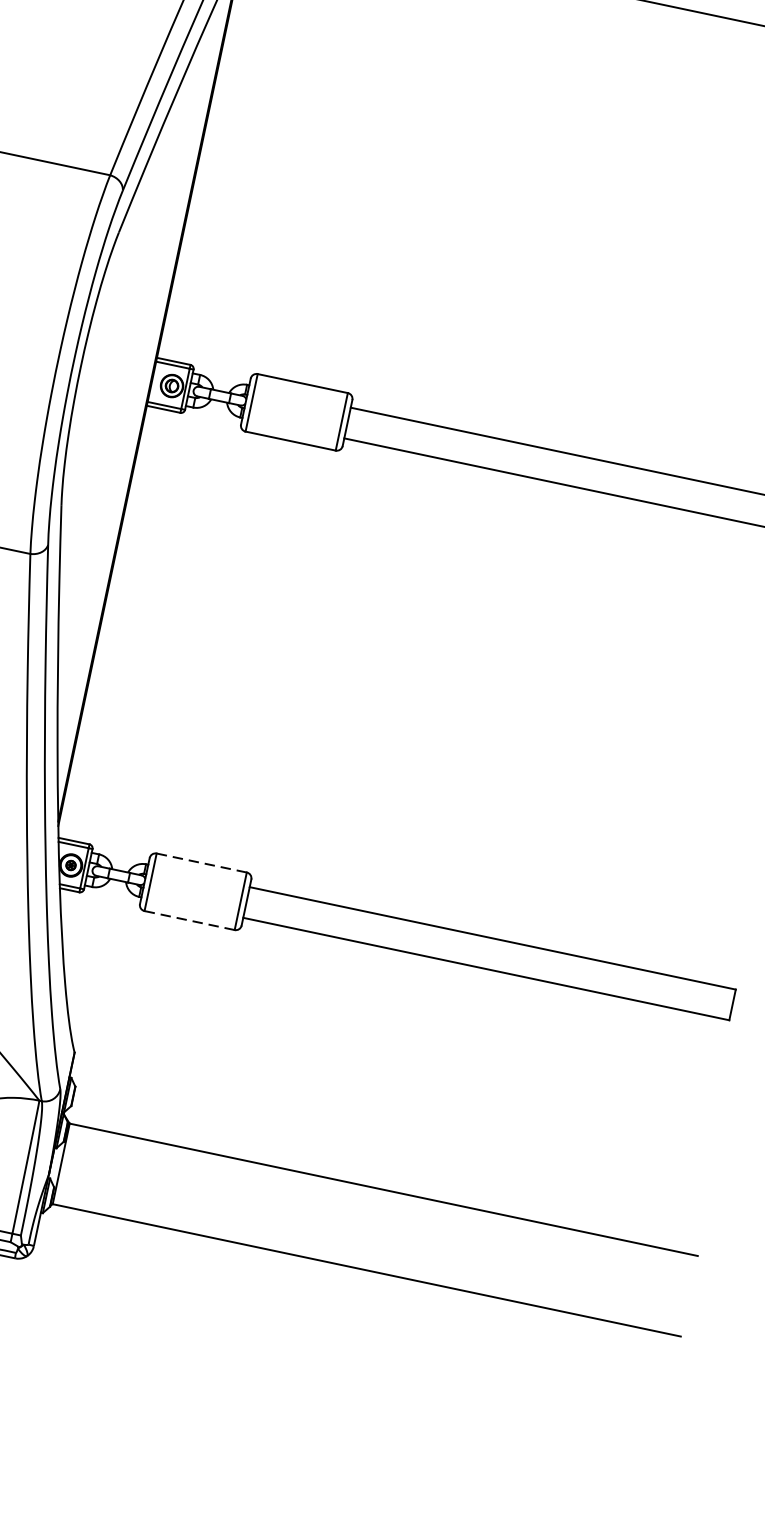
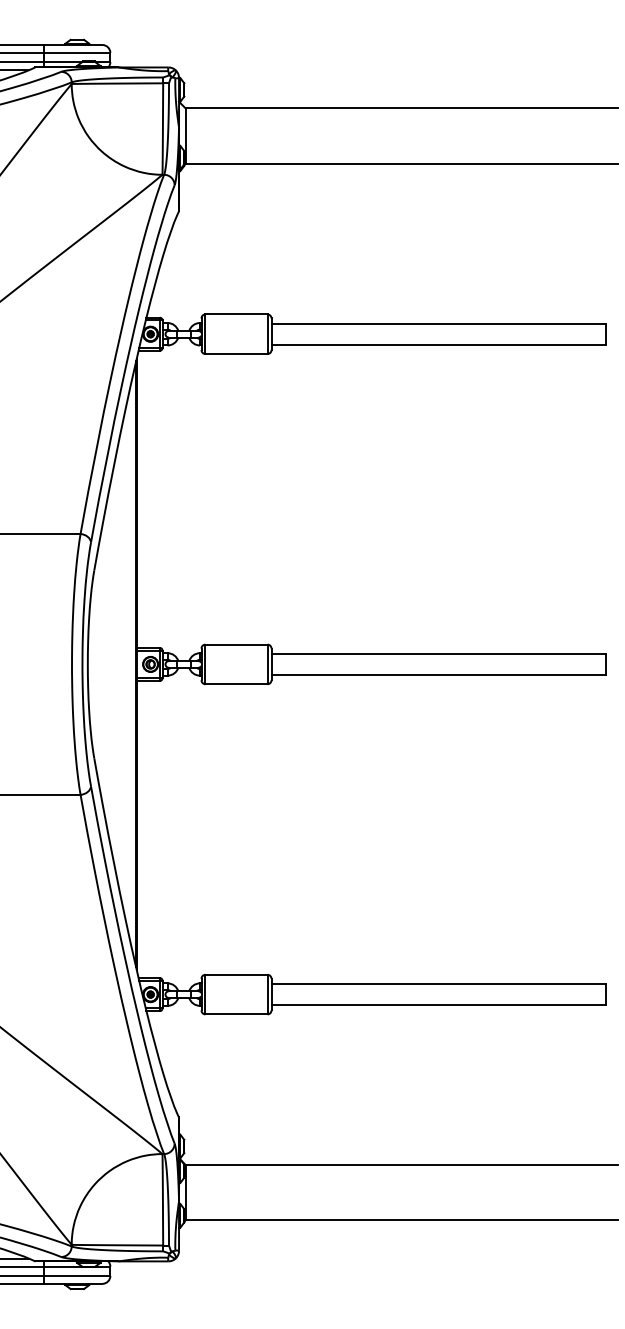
line: (201, 862) -> (236, 974), dashed -> solid
line: (189, 920) -> (236, 1014), dashed -> solid

